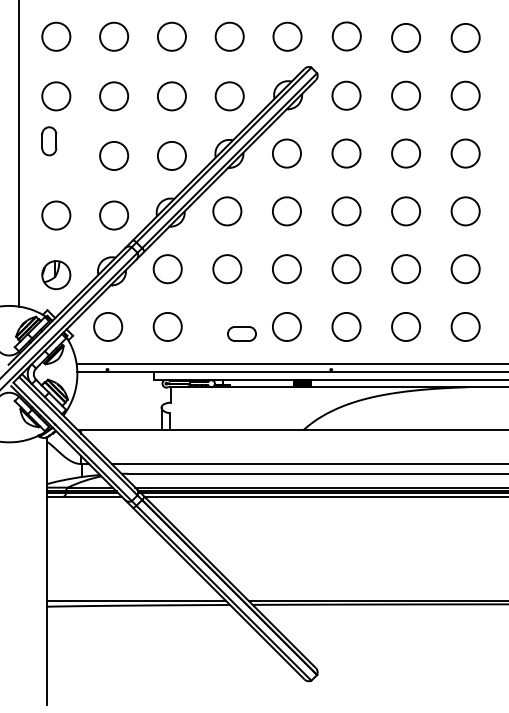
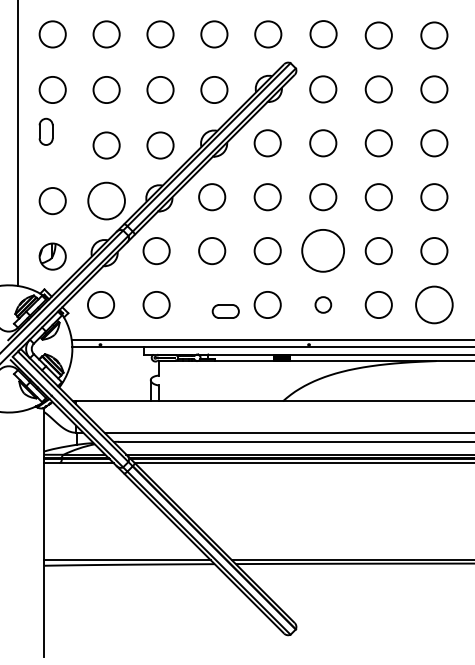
circle: (113, 215) -> (106, 201), size x1.4
circle: (346, 269) -> (323, 251), size x1.6
circle: (346, 326) -> (323, 304), size x0.6
circle: (465, 326) -> (434, 304), size x1.4

